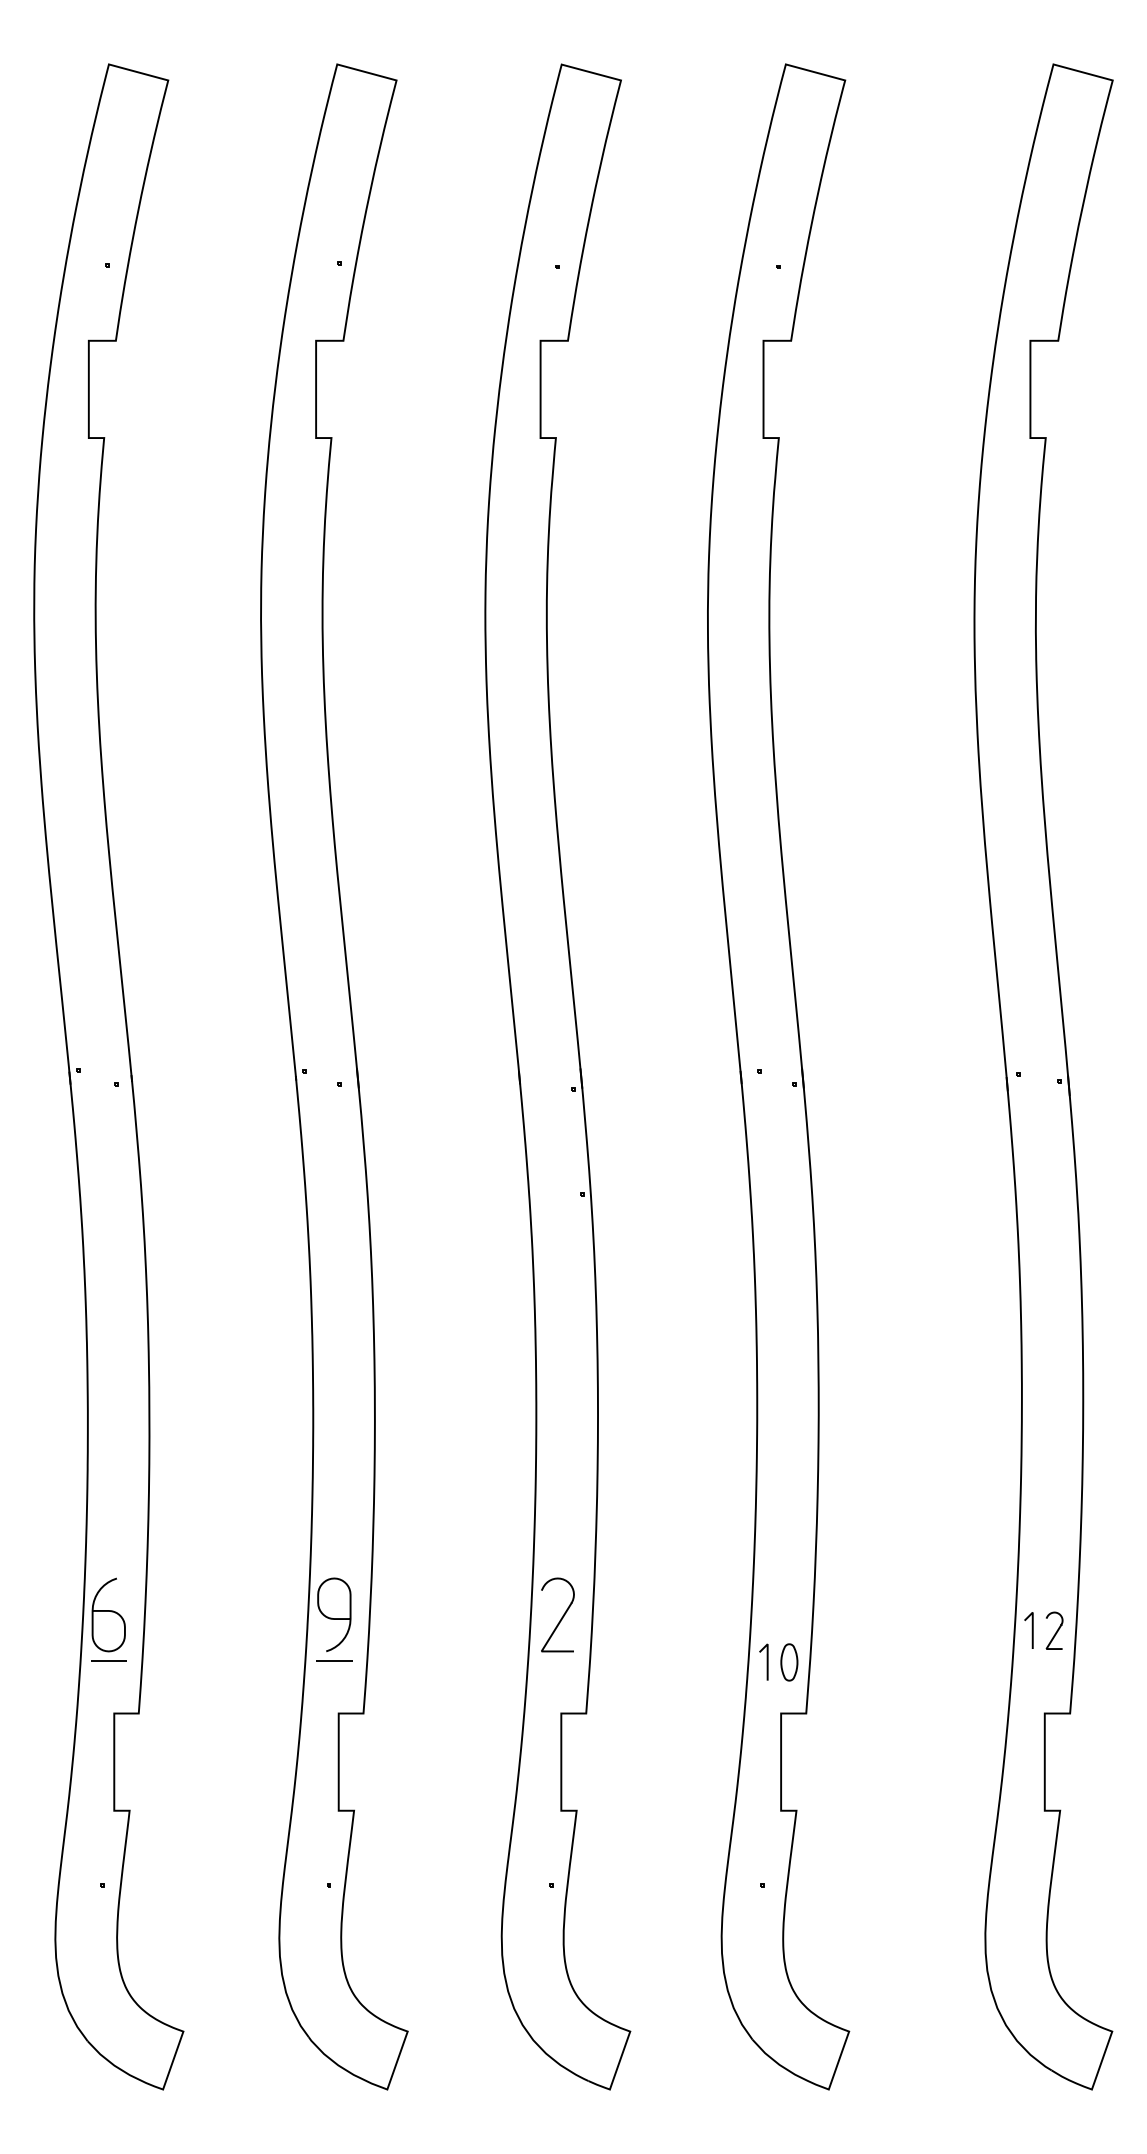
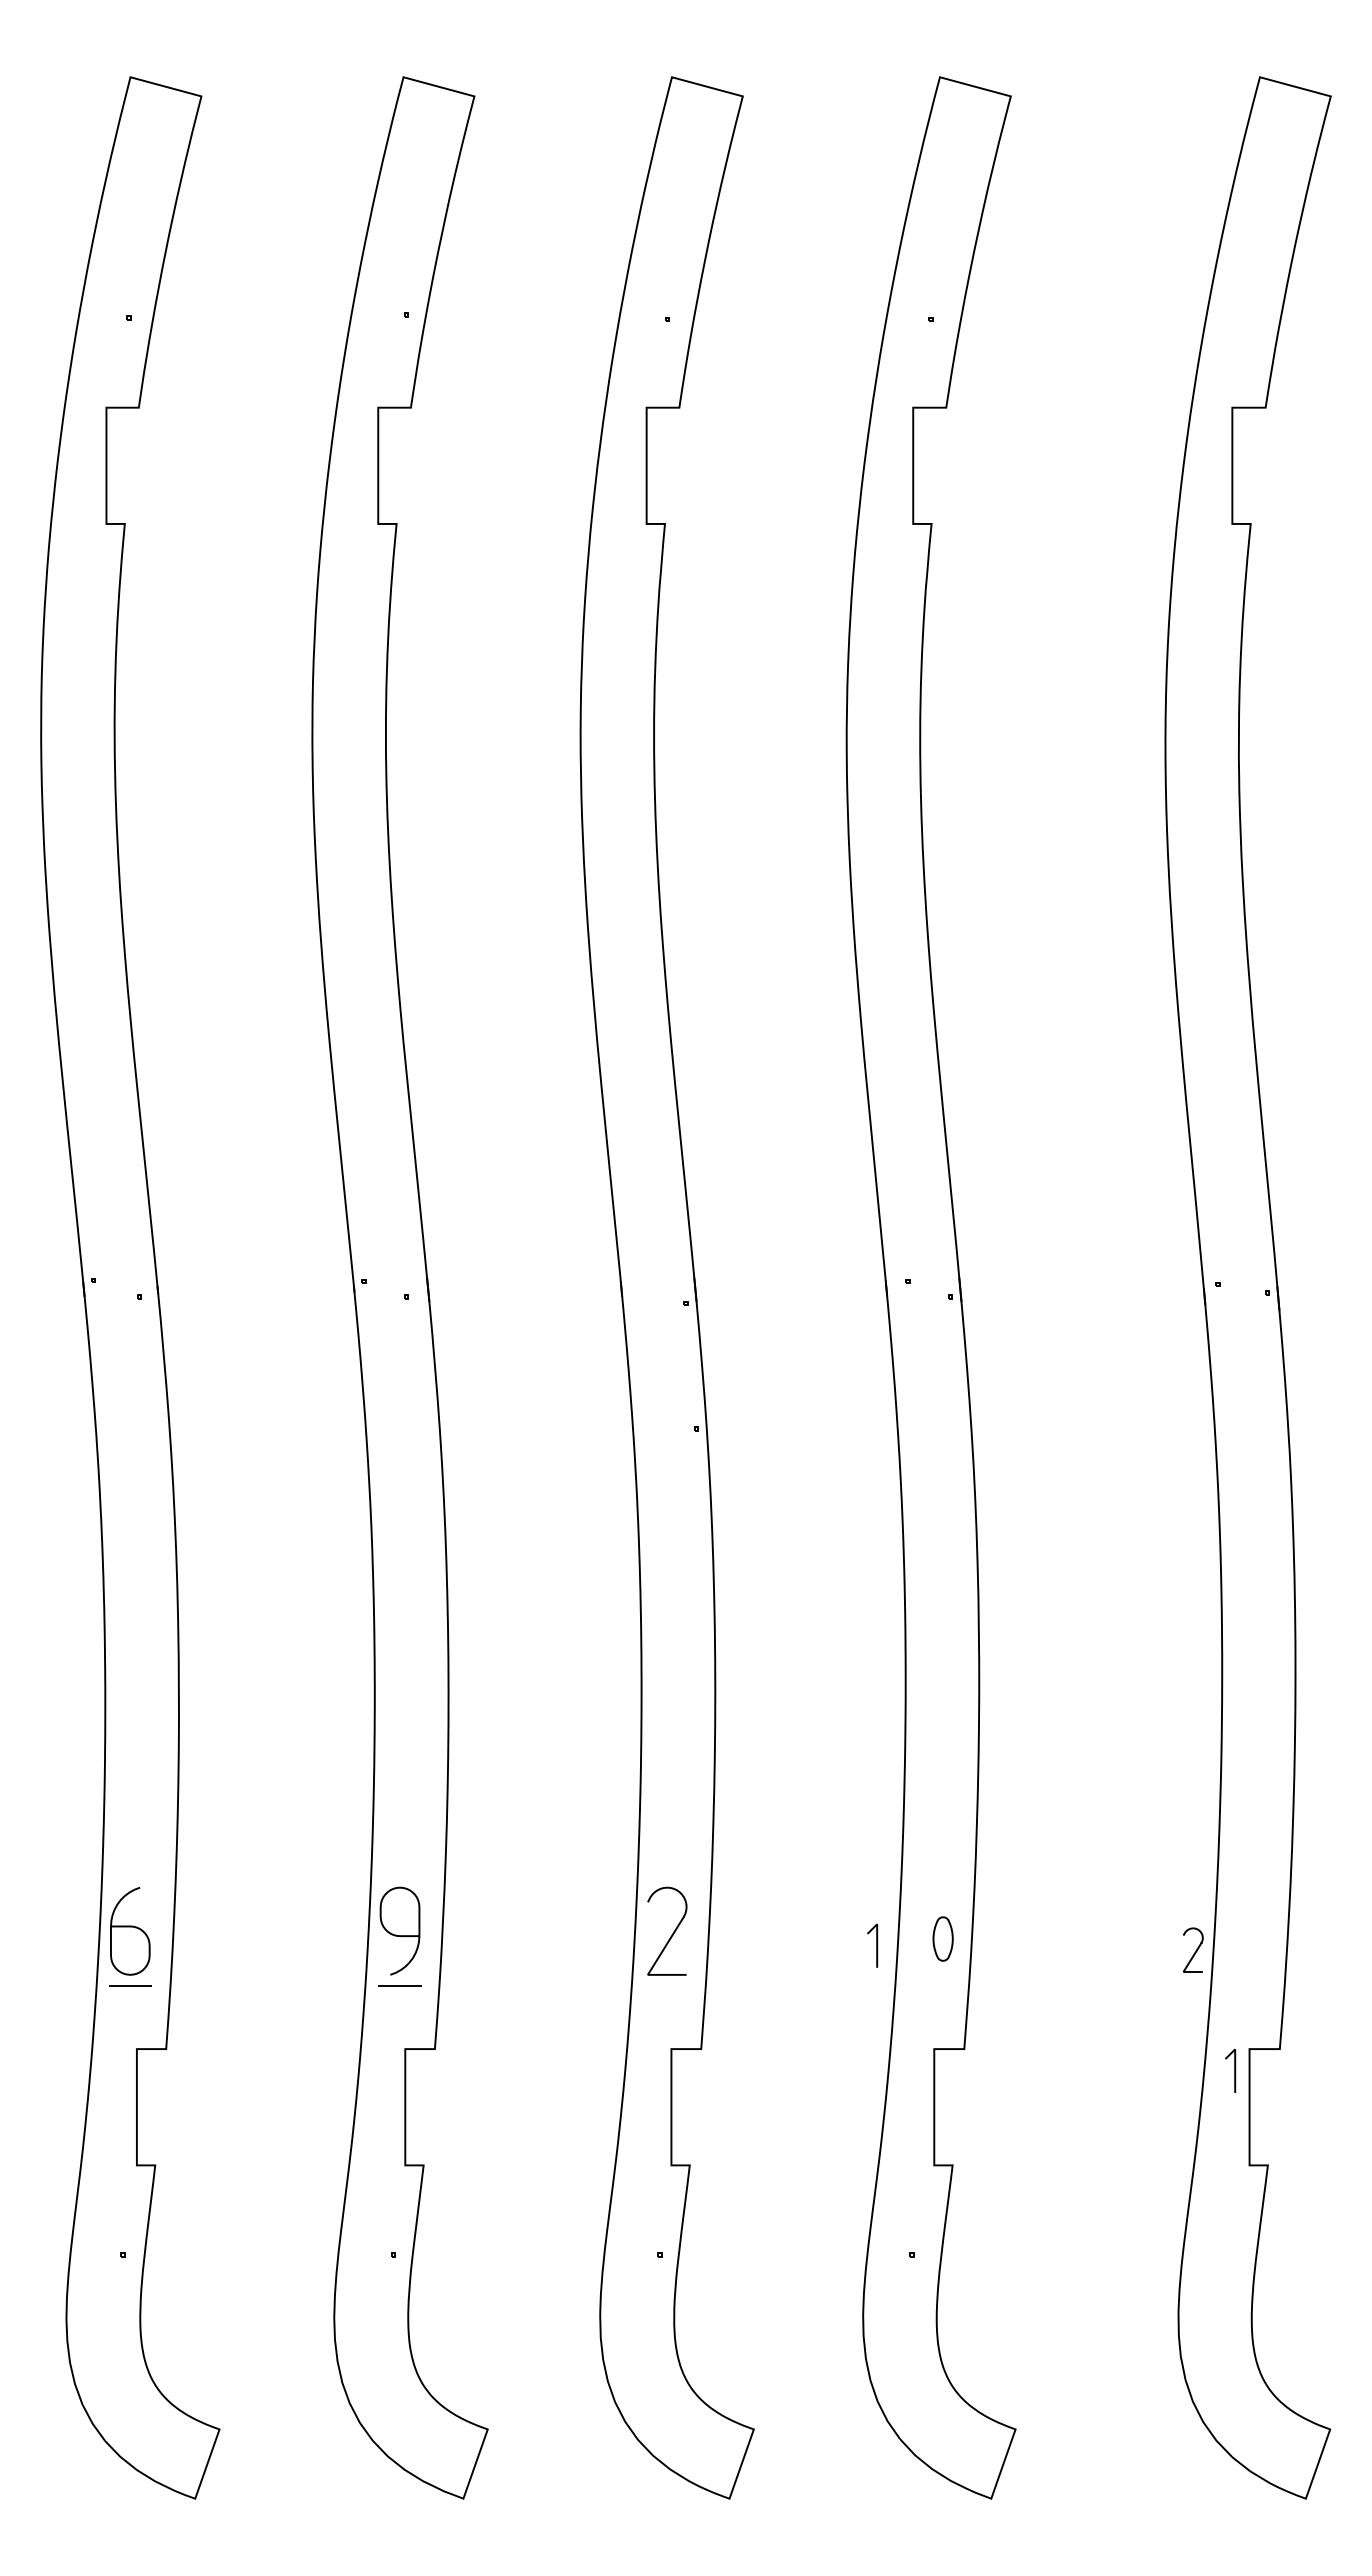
line: (1032, 1630) -> (1234, 2070), moved
curve: (1056, 1631) -> (1195, 1950), moved
line: (767, 1661) -> (876, 1945), moved
curve: (782, 1661) -> (934, 1938), moved

